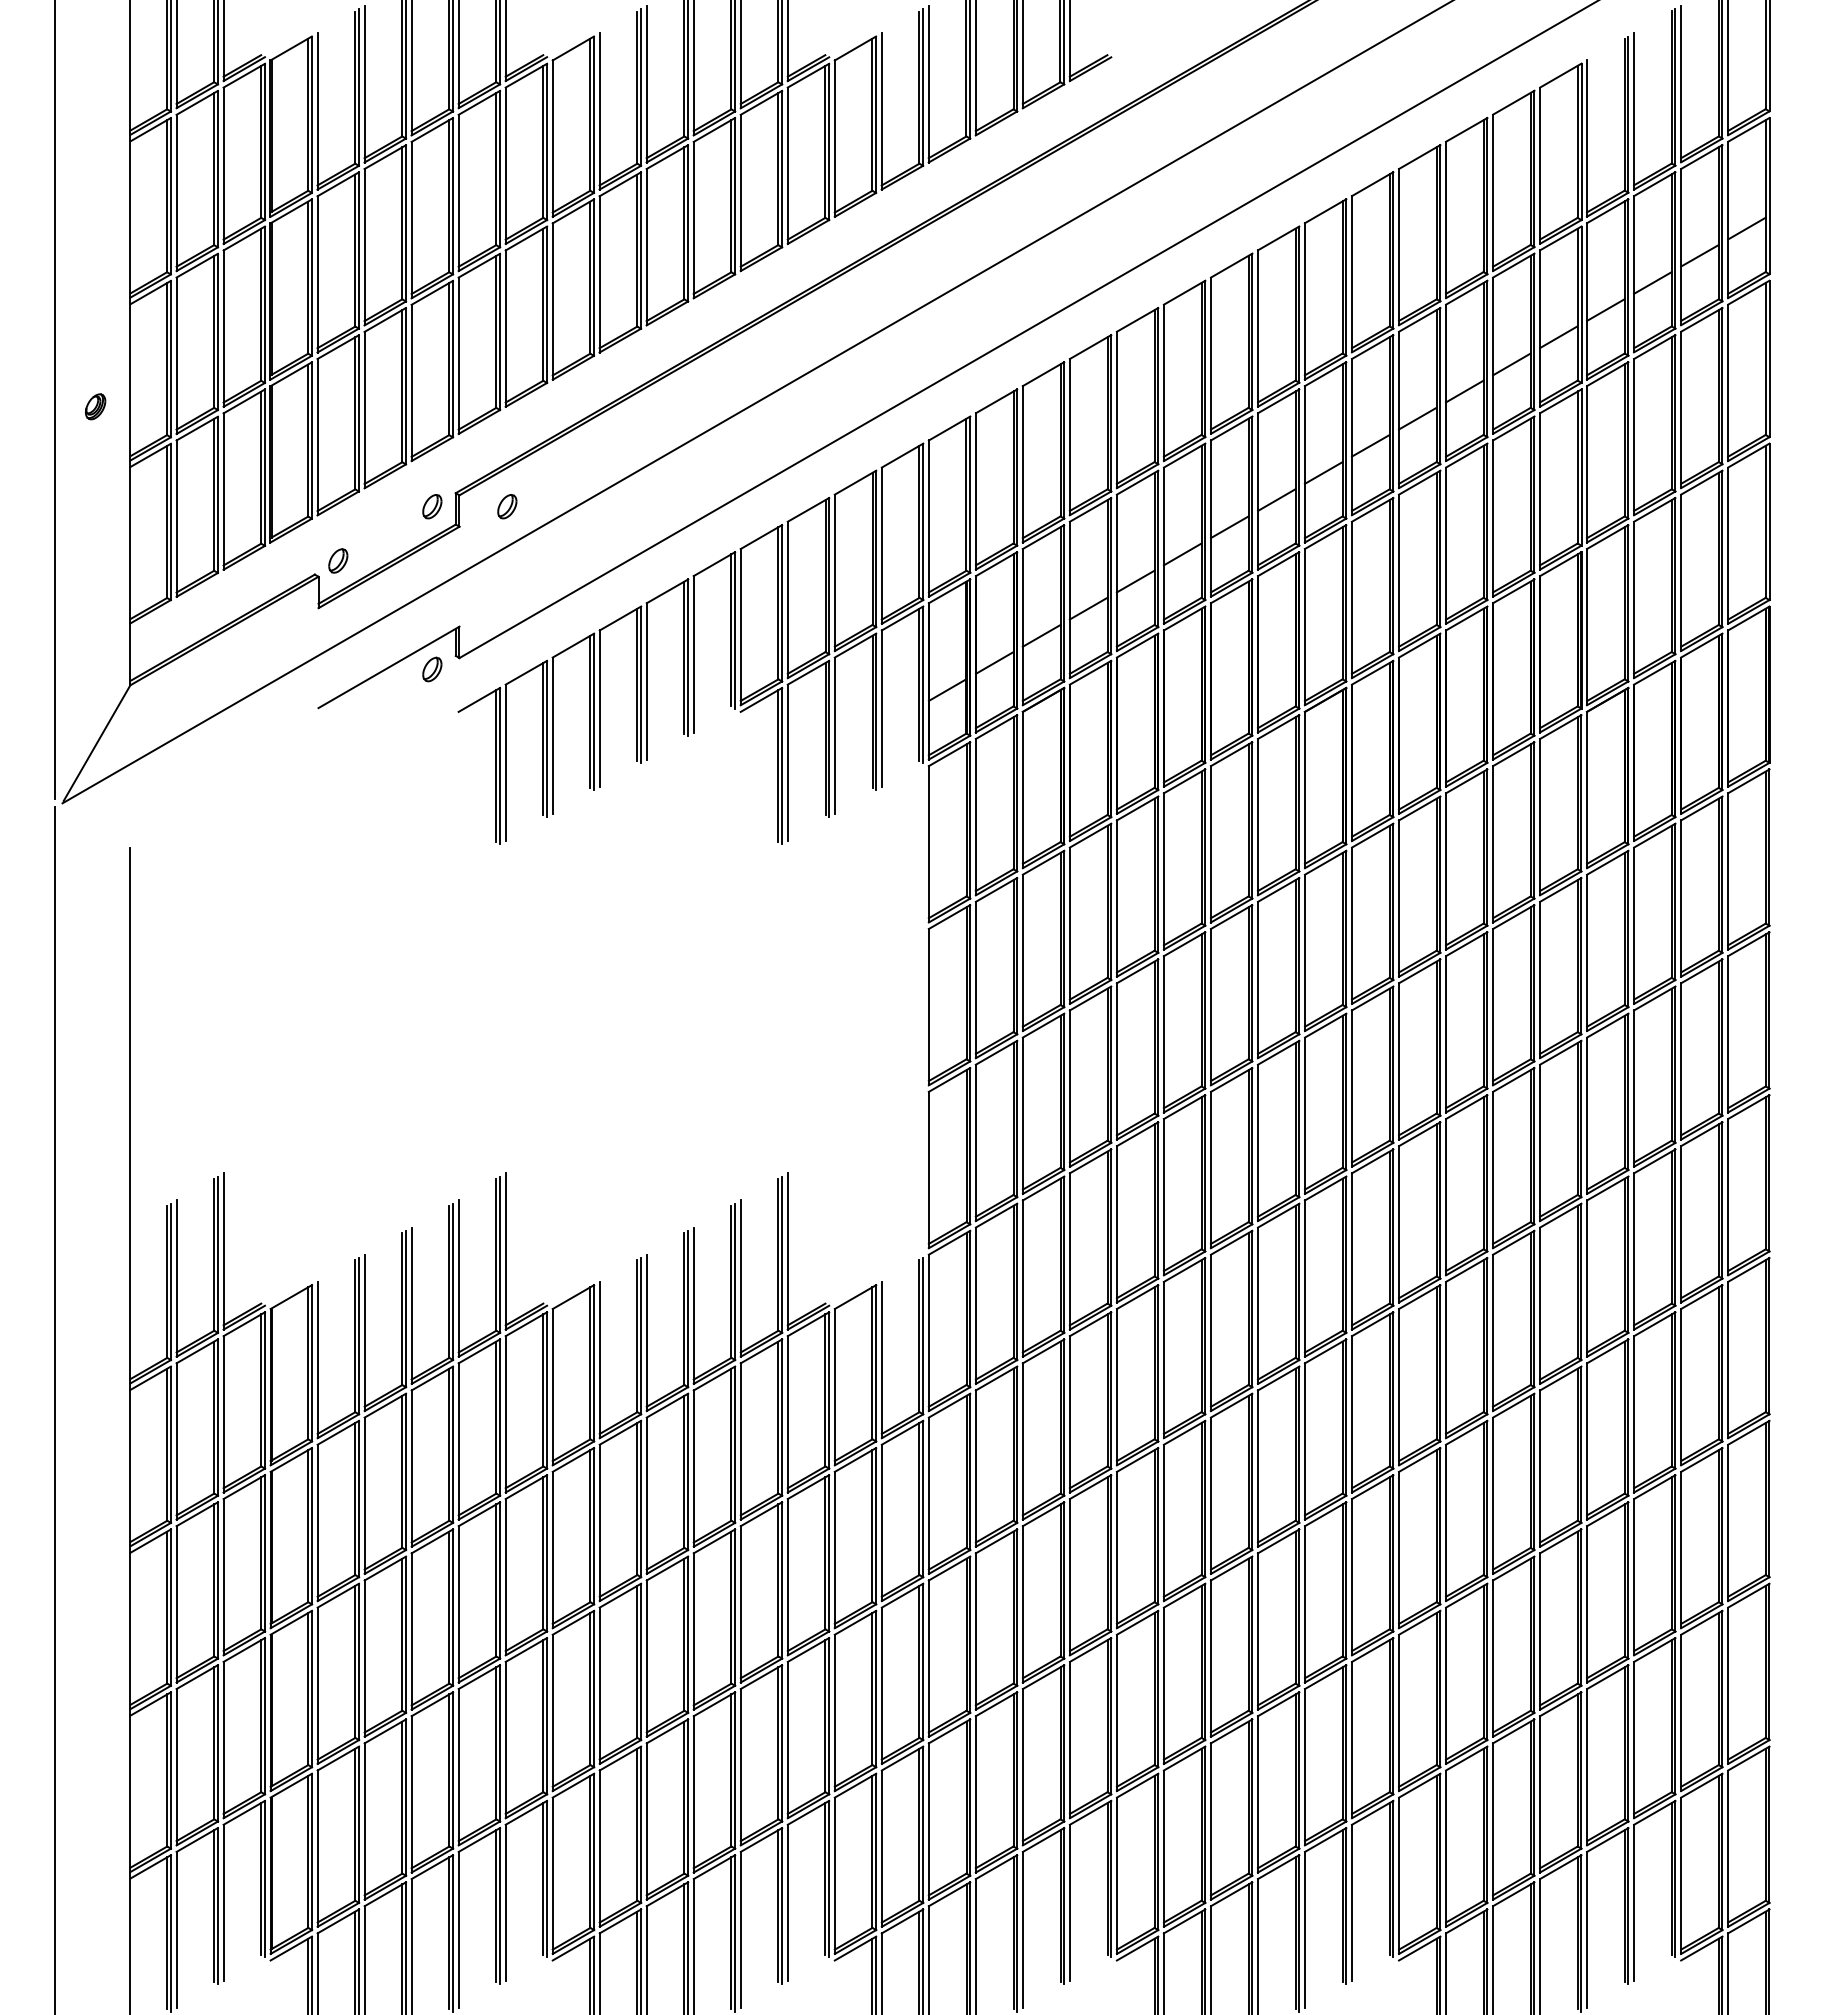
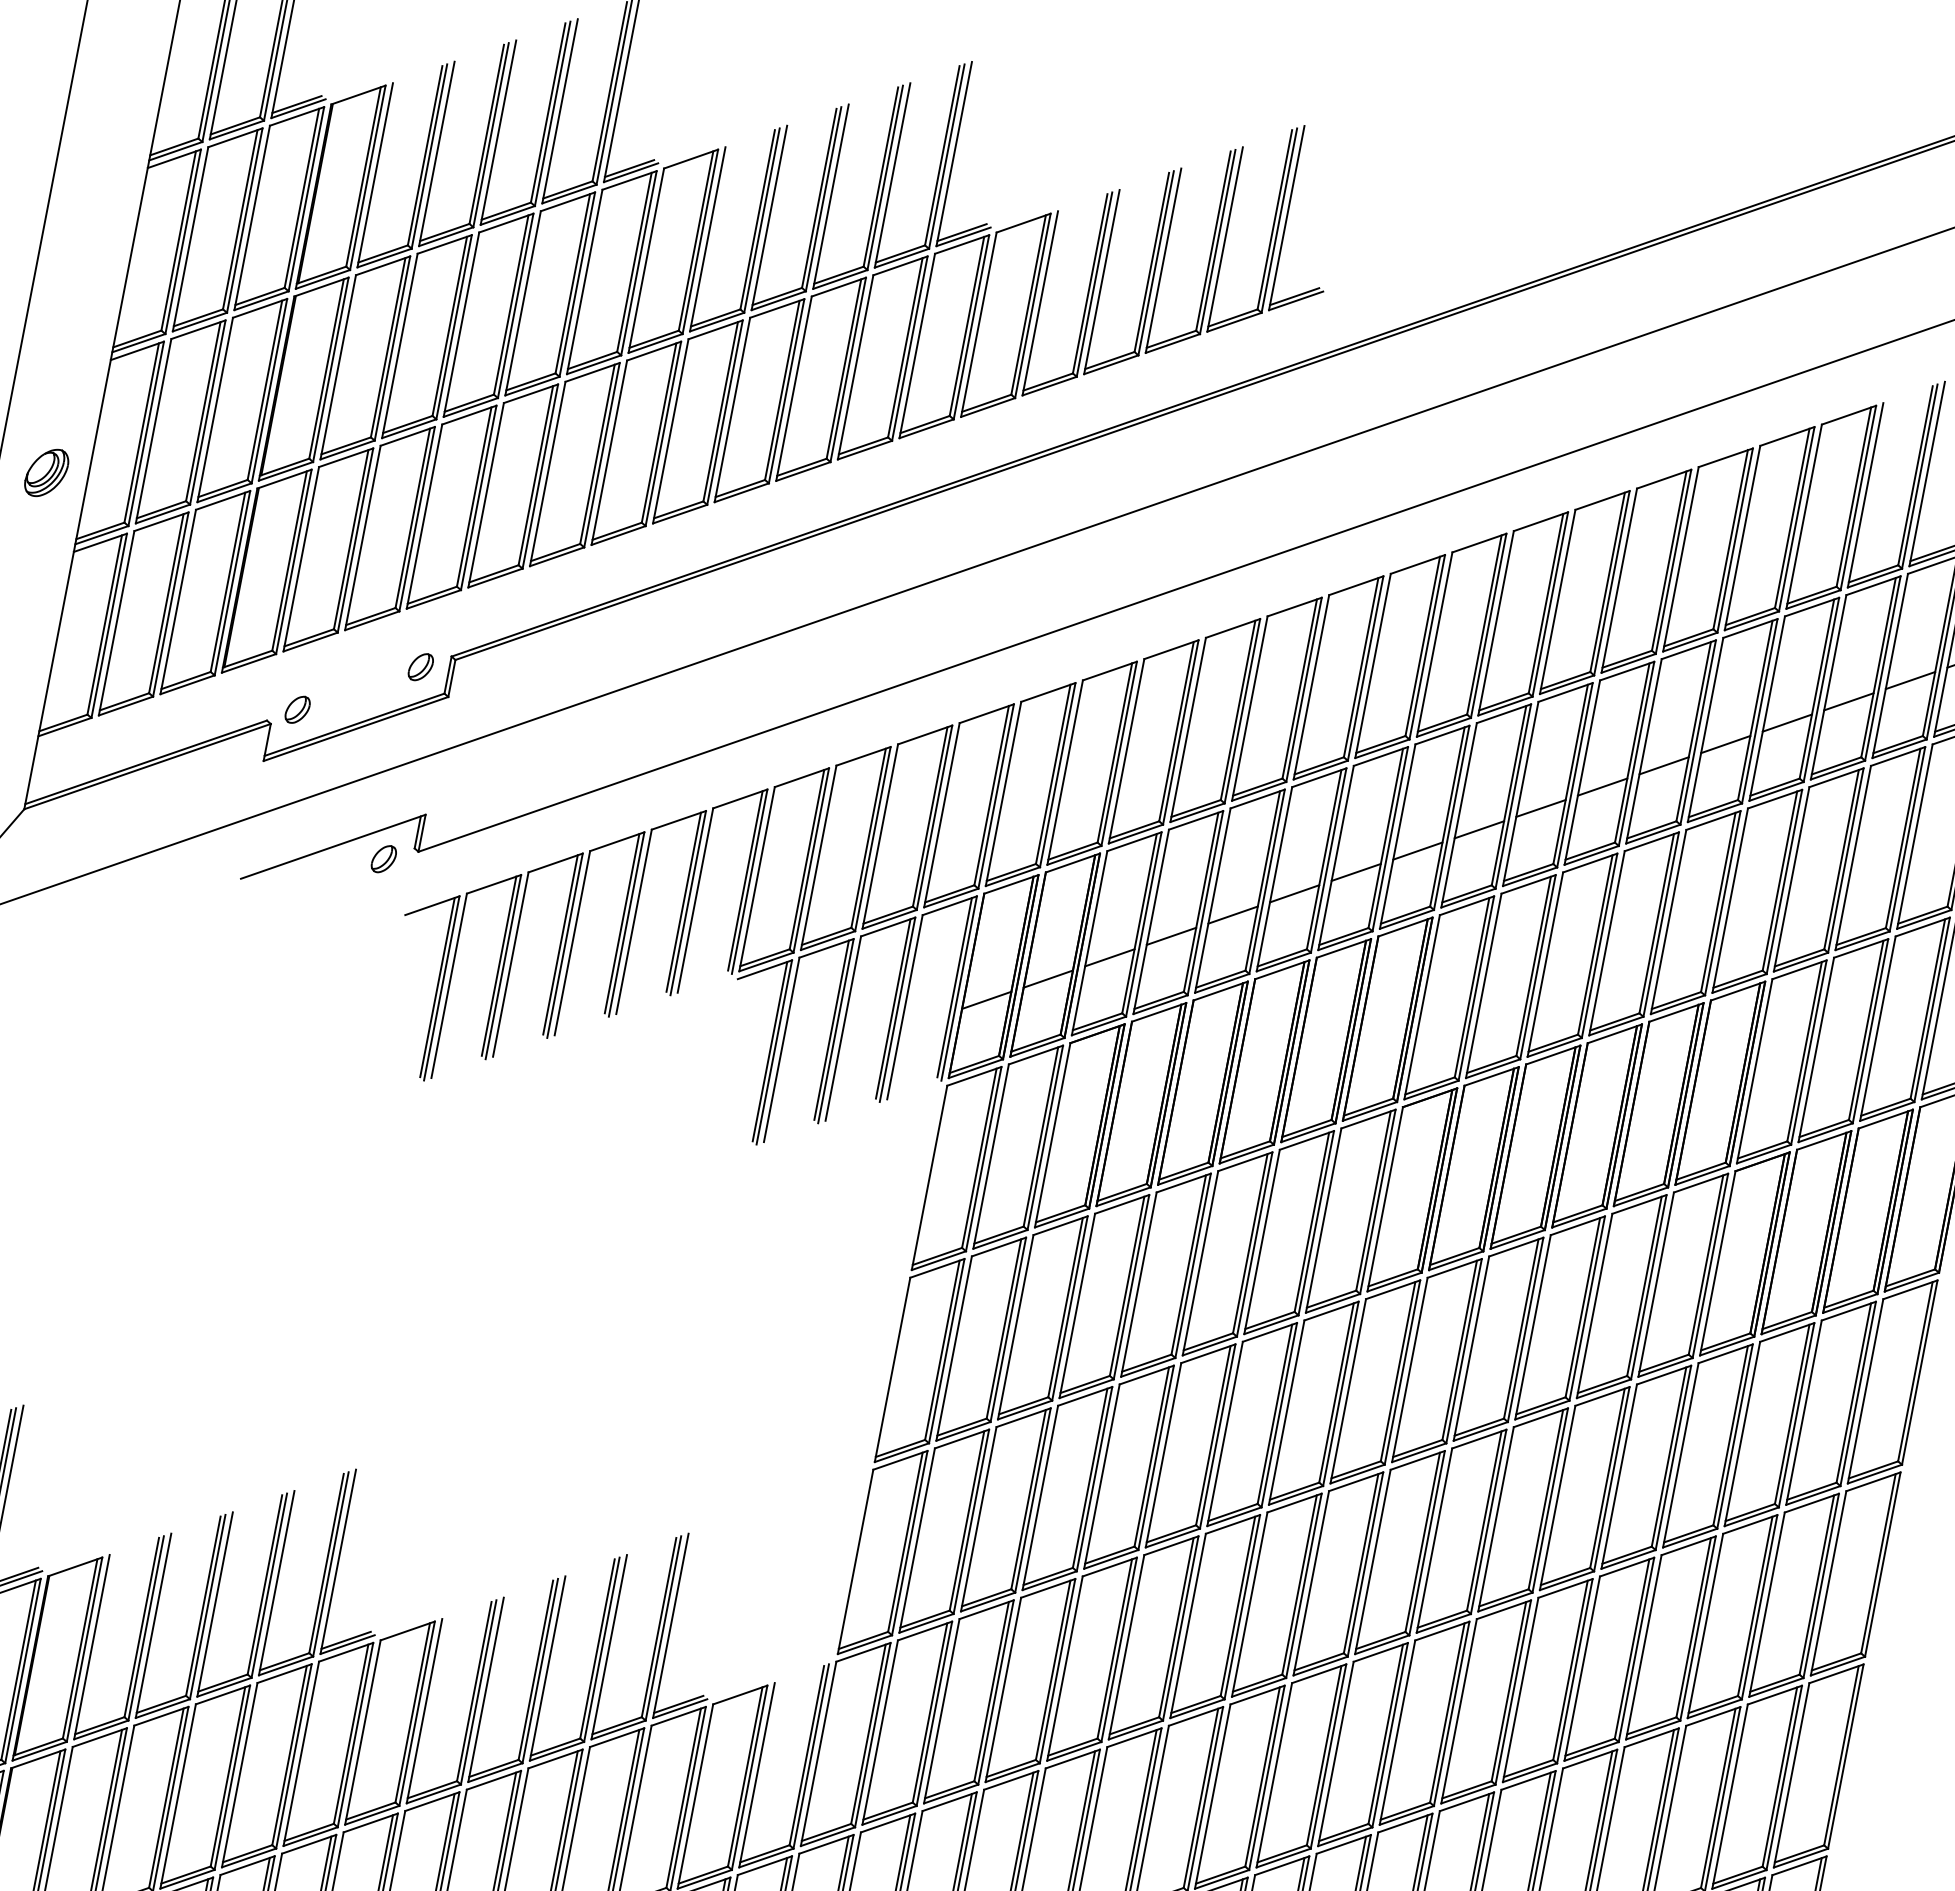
part: (95, 406) -> (46, 472), size x1.67
part: (507, 506) -> (509, 684), removed

